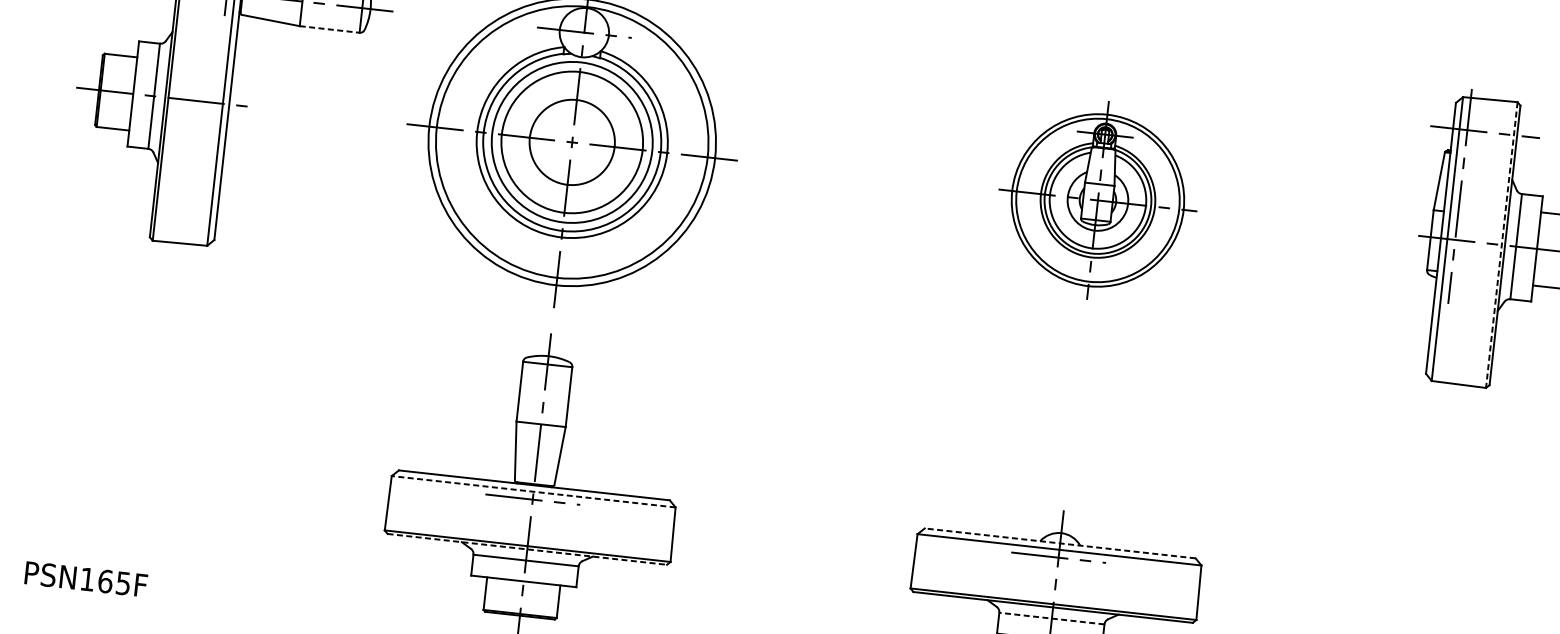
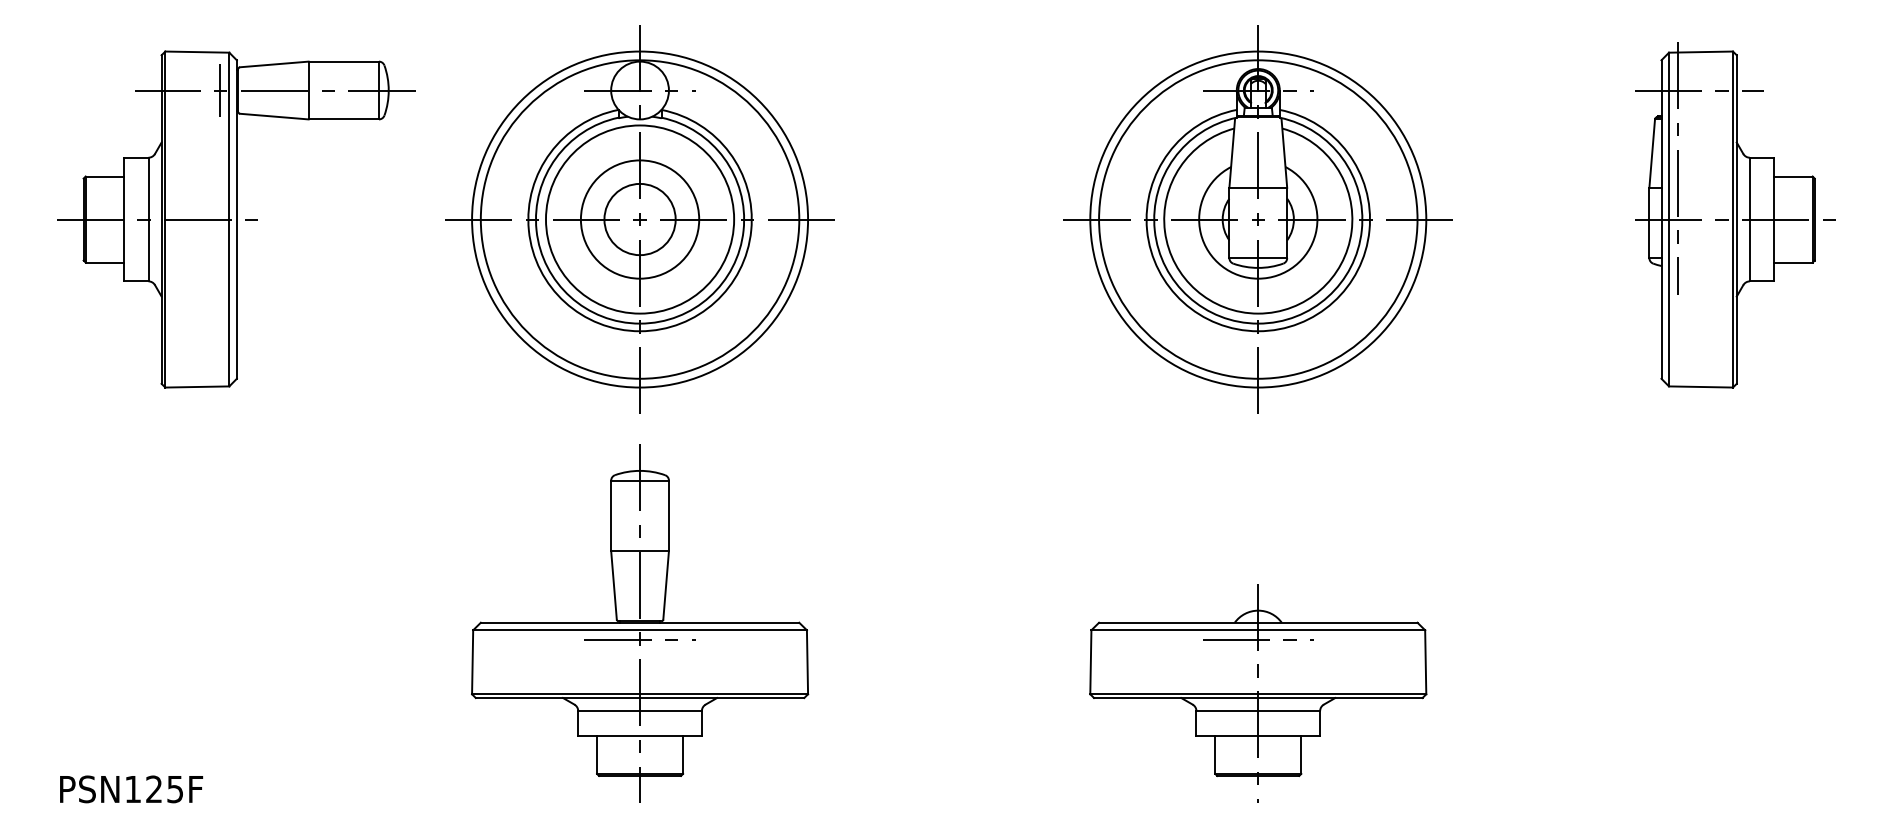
line: (330, 29) -> (344, 119), dashed -> solid
circle: (571, 142) -> (639, 219), size x0.71
circle: (571, 142) -> (639, 219), size x0.71
part: (1097, 200) -> (1257, 219), size x1.67
line: (1501, 244) -> (1732, 219), dashed -> solid
line: (534, 492) -> (640, 630), dashed -> solid
line: (1059, 543) -> (1257, 622), dashed -> solid
line: (527, 549) -> (640, 698), dashed -> solid
text: (105, 581) -> (154, 789), PSN165F -> PSN125F
line: (1052, 618) -> (1258, 711), dashed -> solid

